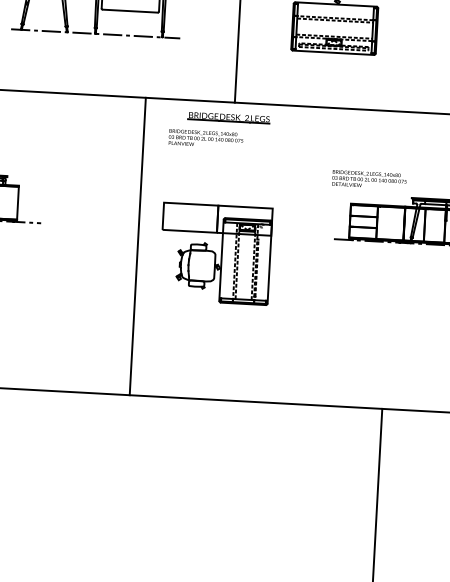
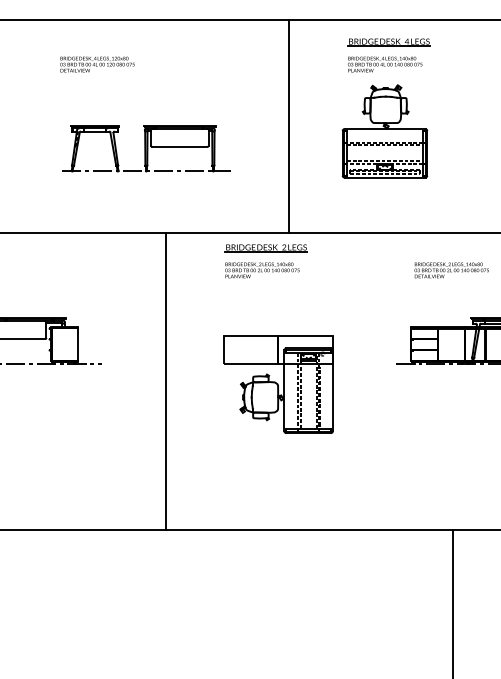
part: (228, 118) -> (265, 248), moved
text: (369, 179) -> (451, 270), moved
line: (138, 246) -> (166, 381), moved

